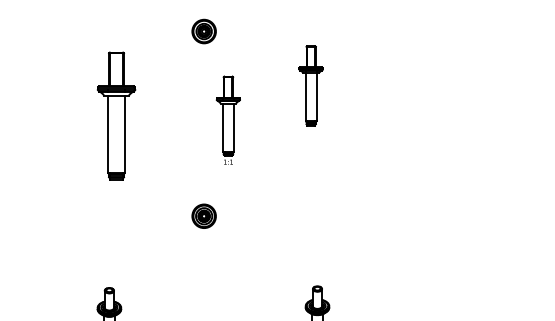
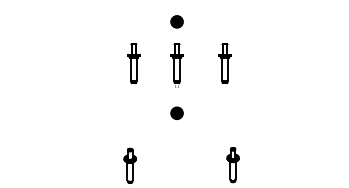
part: (310, 85) -> (224, 63), moved
part: (116, 115) -> (133, 63), size x0.62
part: (227, 119) -> (176, 65), moved

